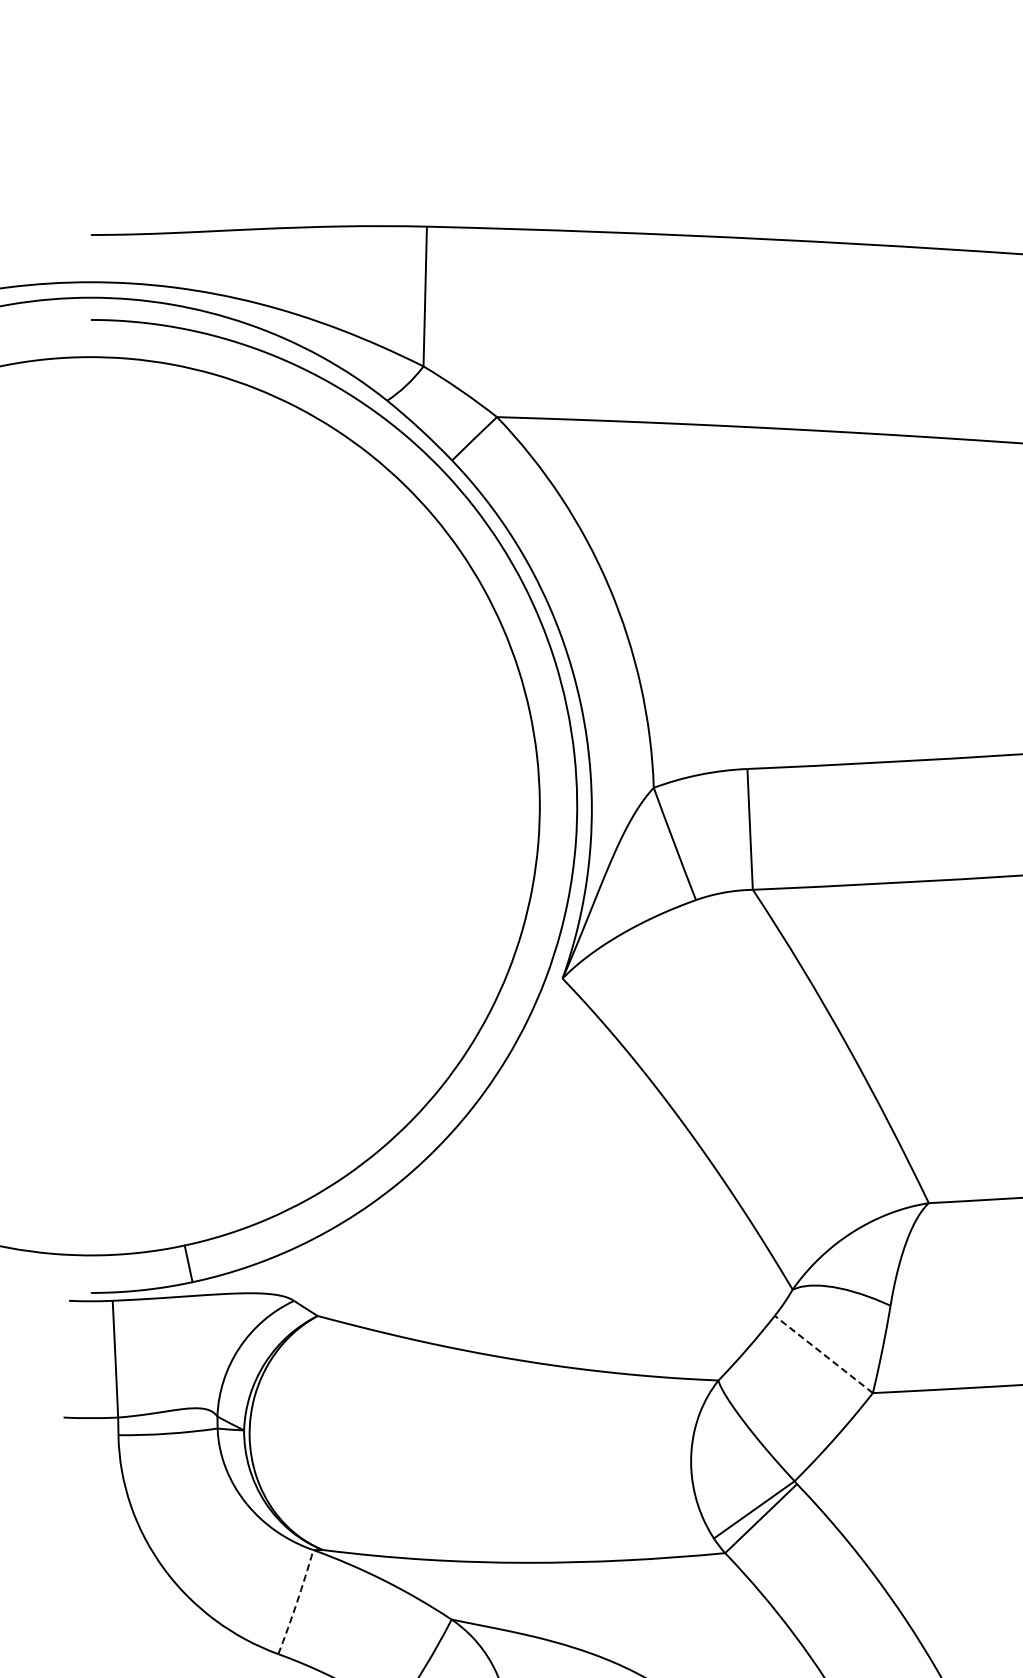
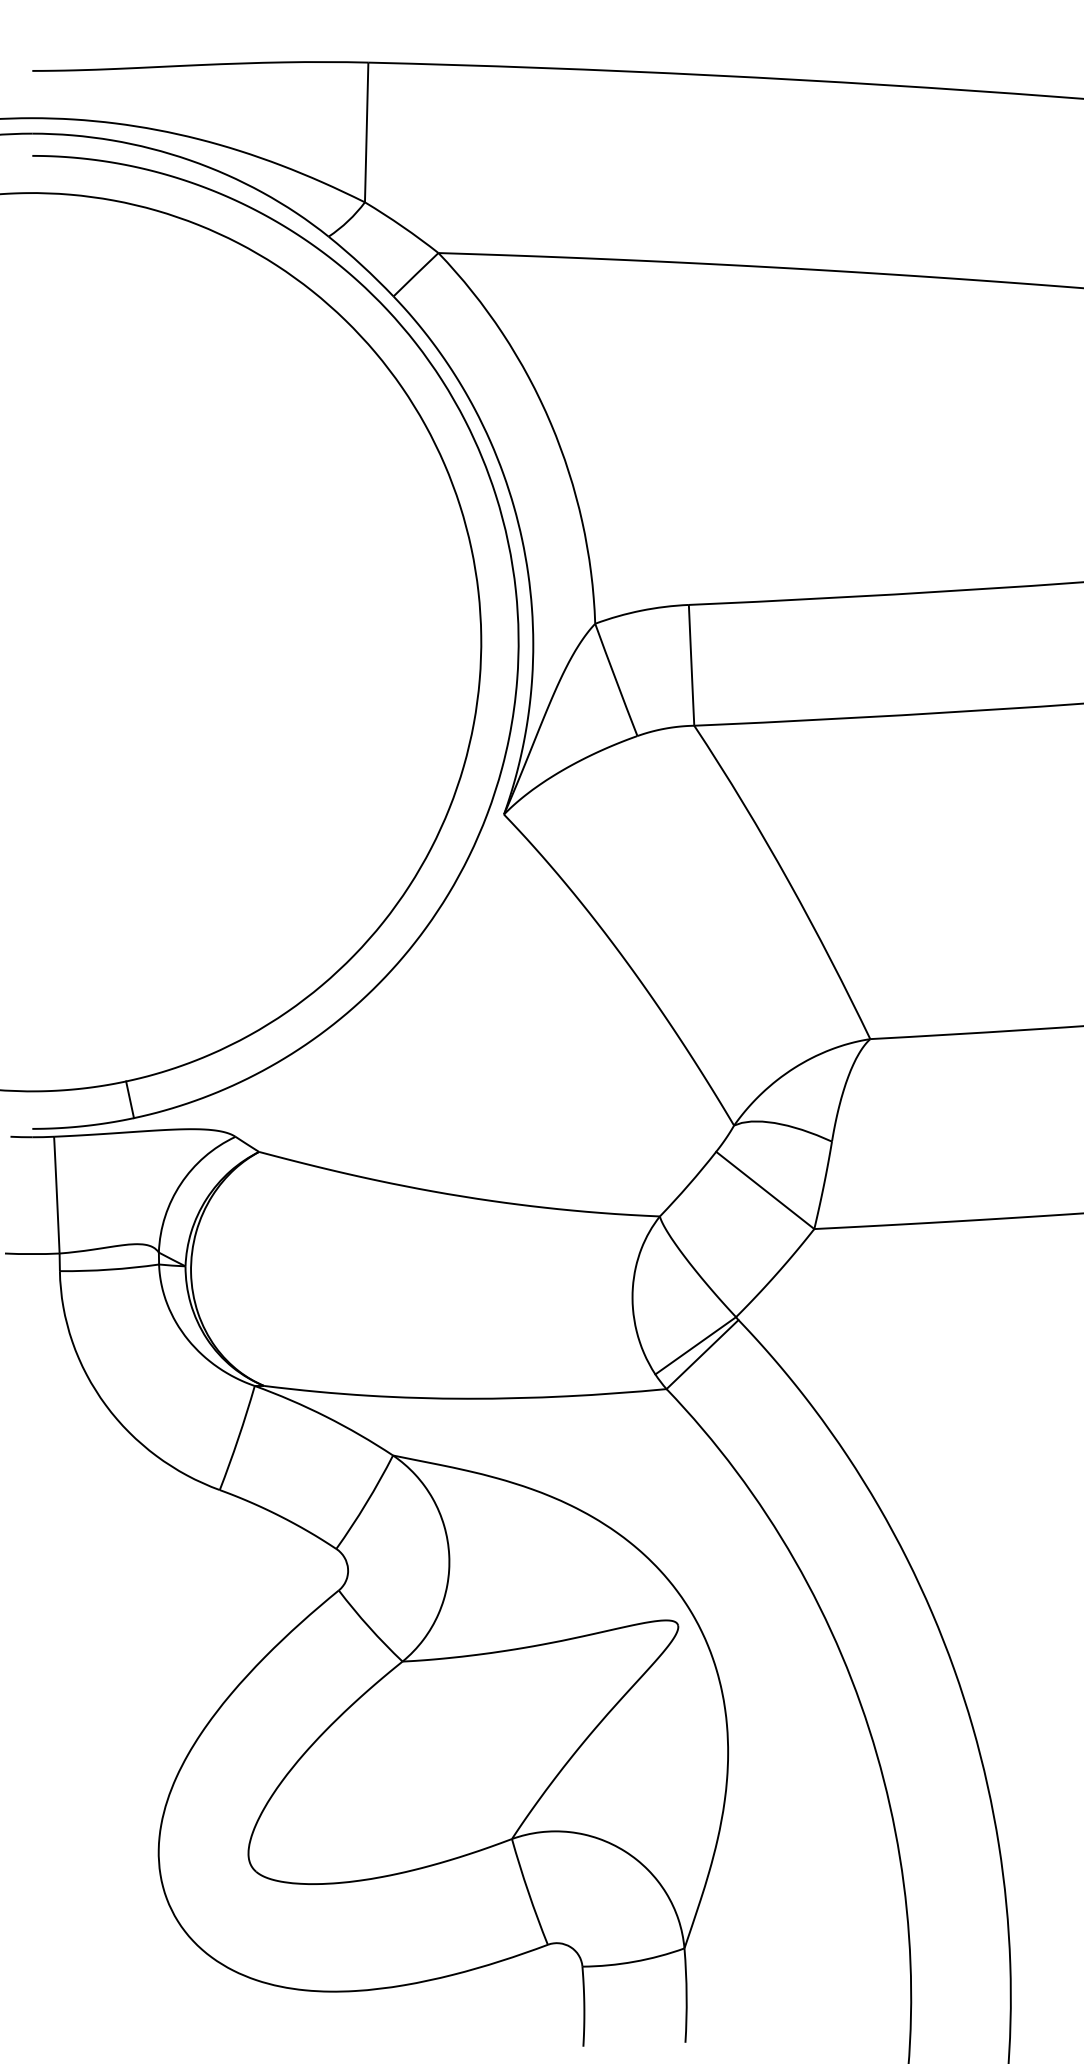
line: (823, 1354) -> (764, 1190), dashed -> solid
arc: (297, 1602) -> (238, 1438), dashed -> solid

